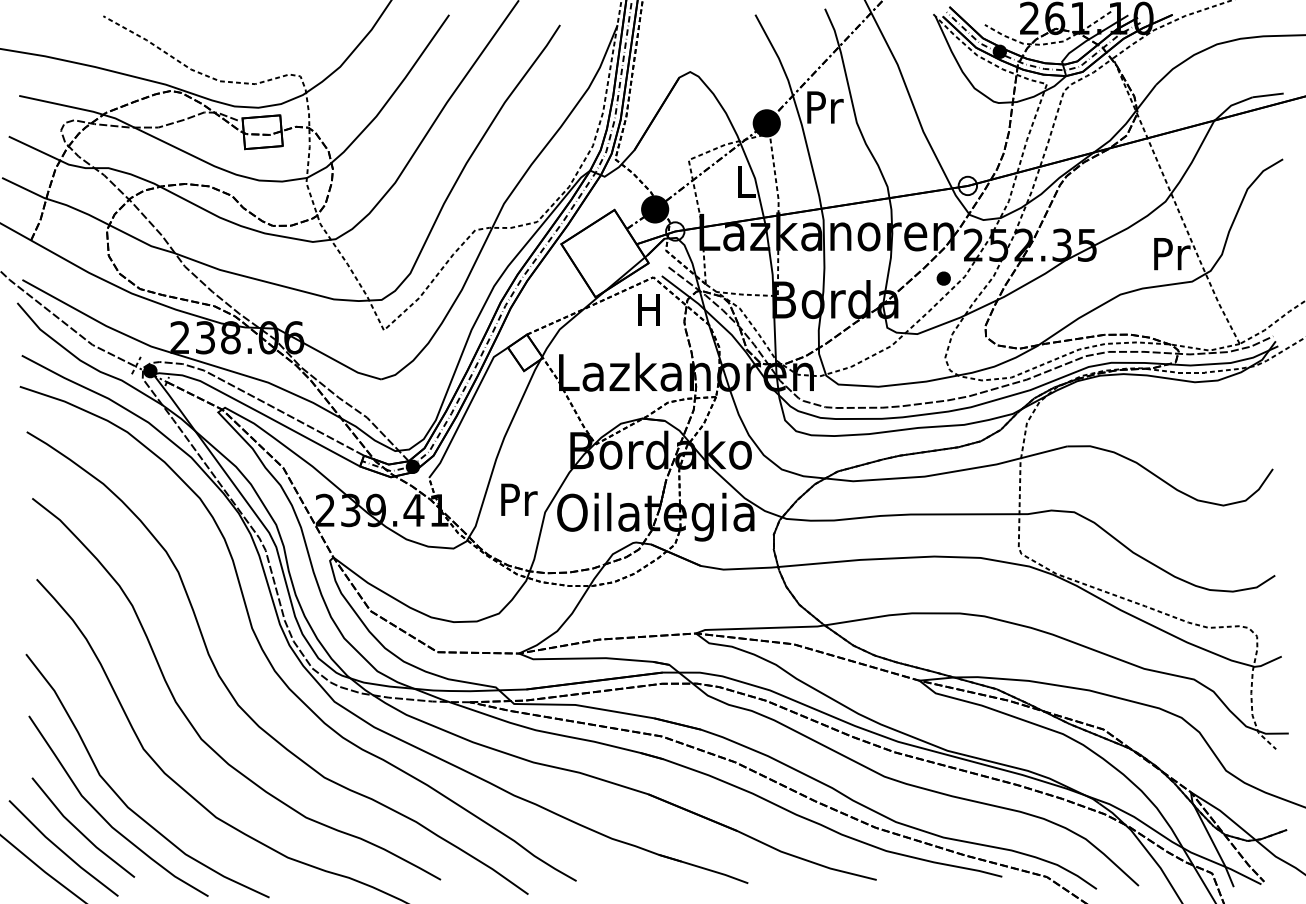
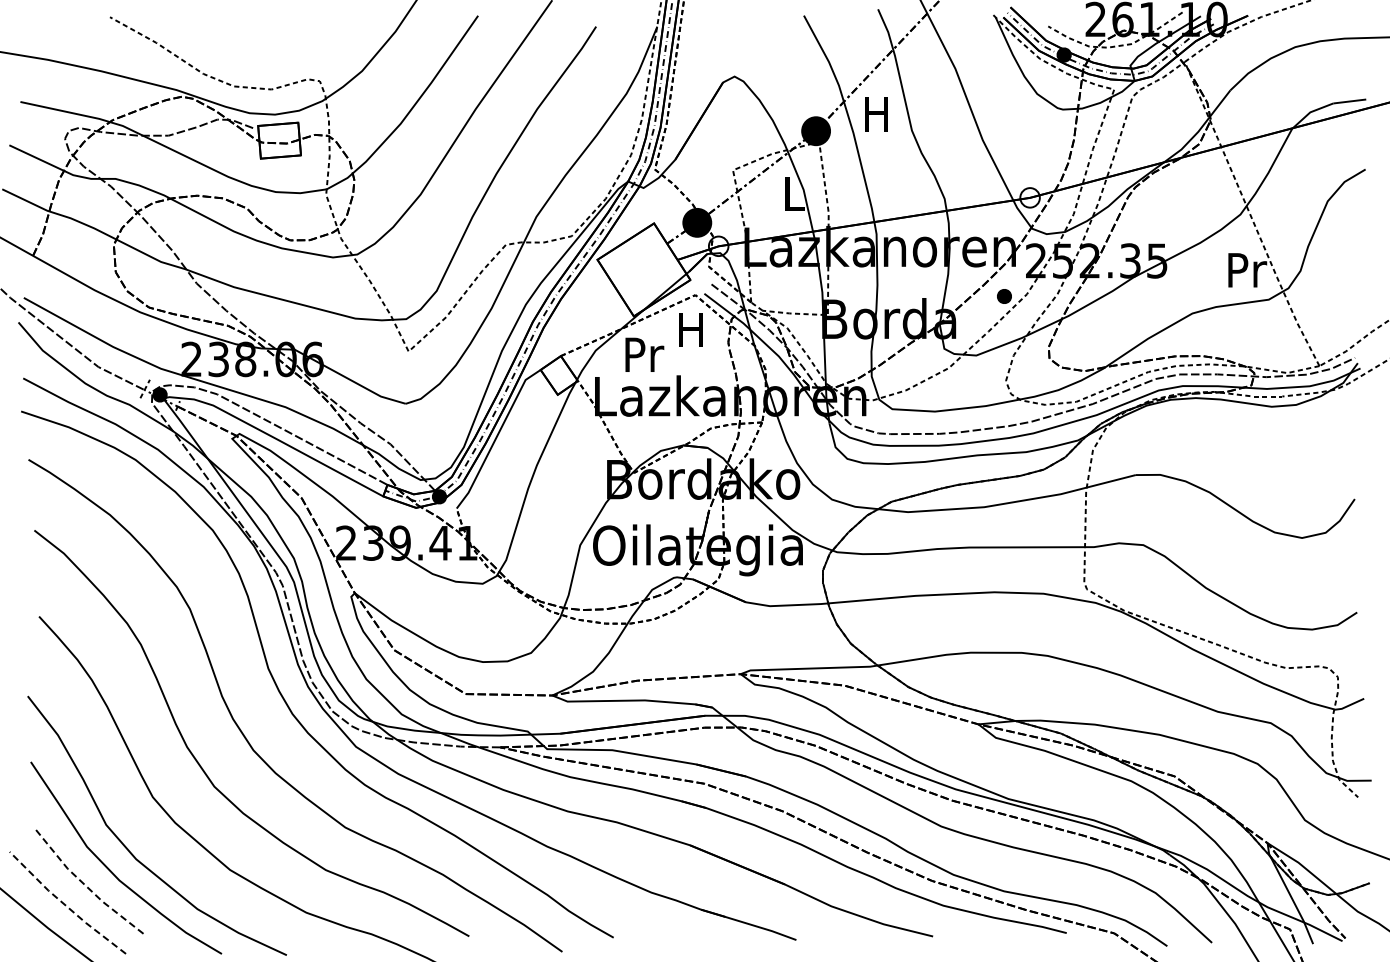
text: (825, 107) -> (878, 114), Pr -> H
text: (519, 499) -> (644, 354), moved
line: (79, 831) -> (84, 884), solid -> dashed
line: (61, 850) -> (65, 905), solid -> dashed

